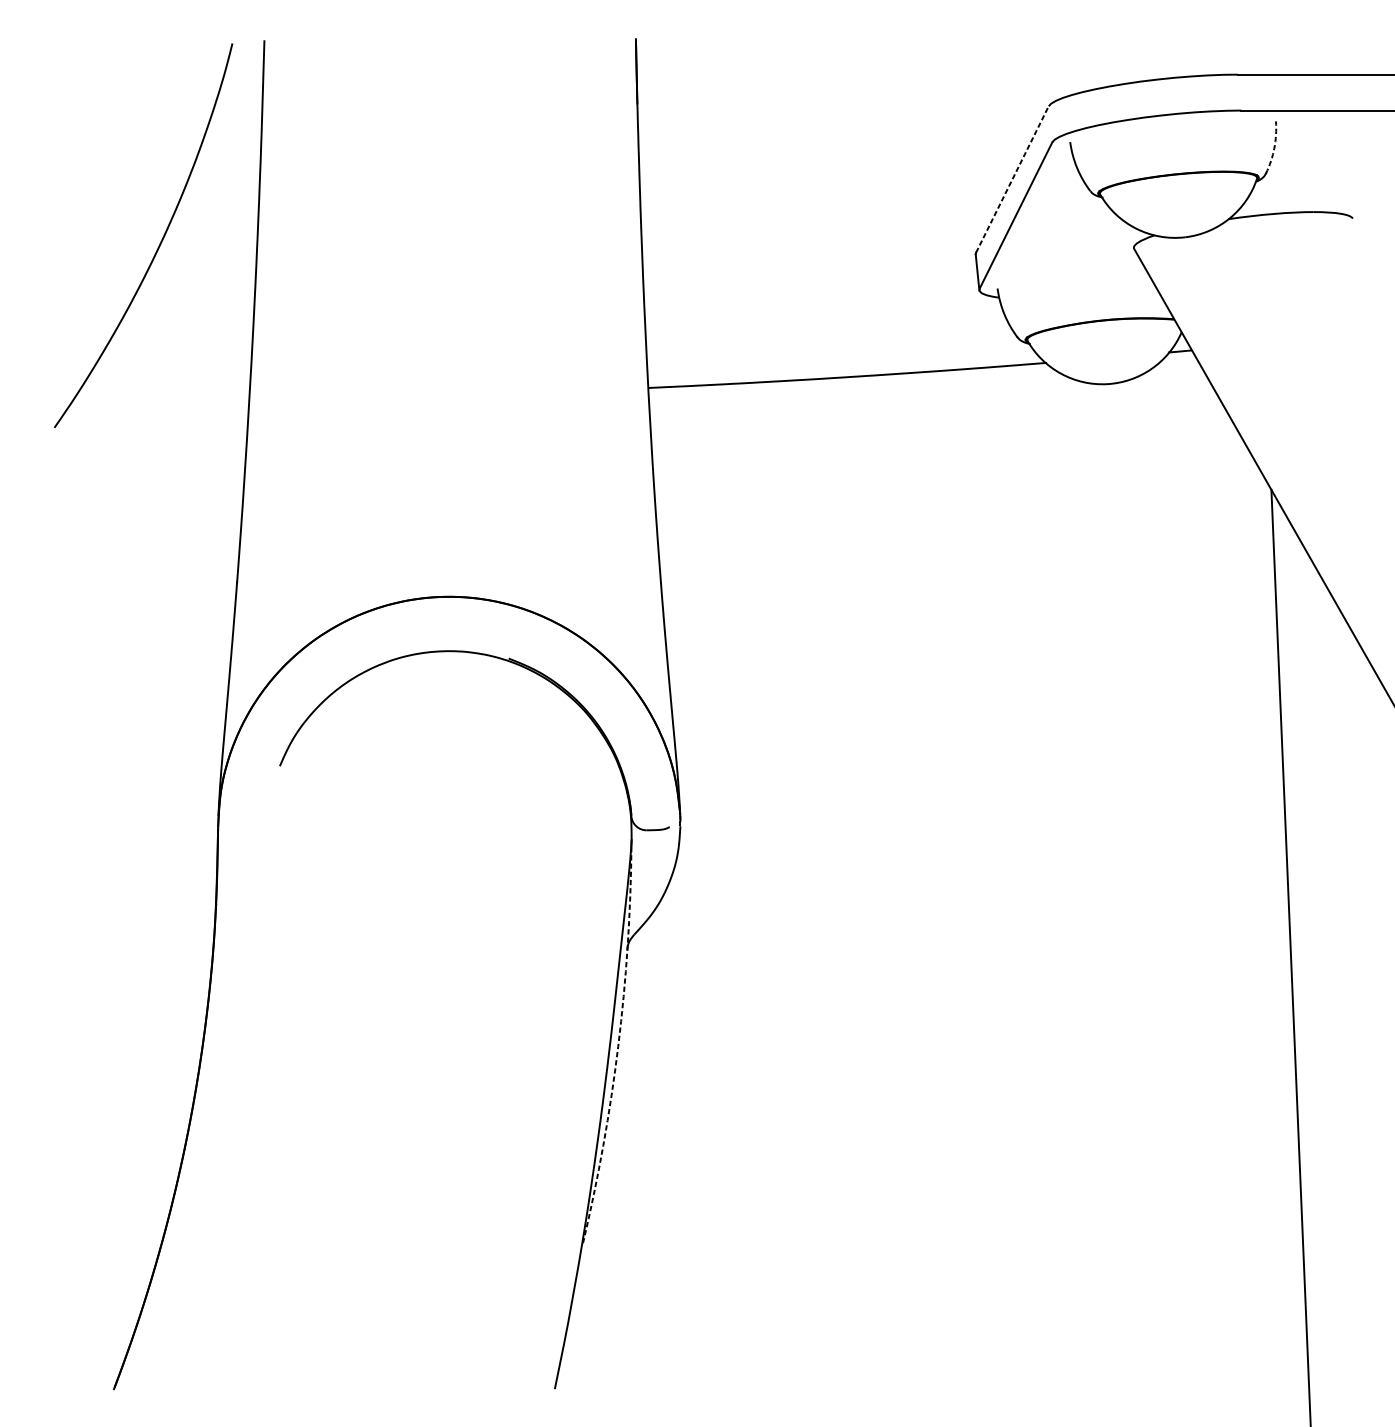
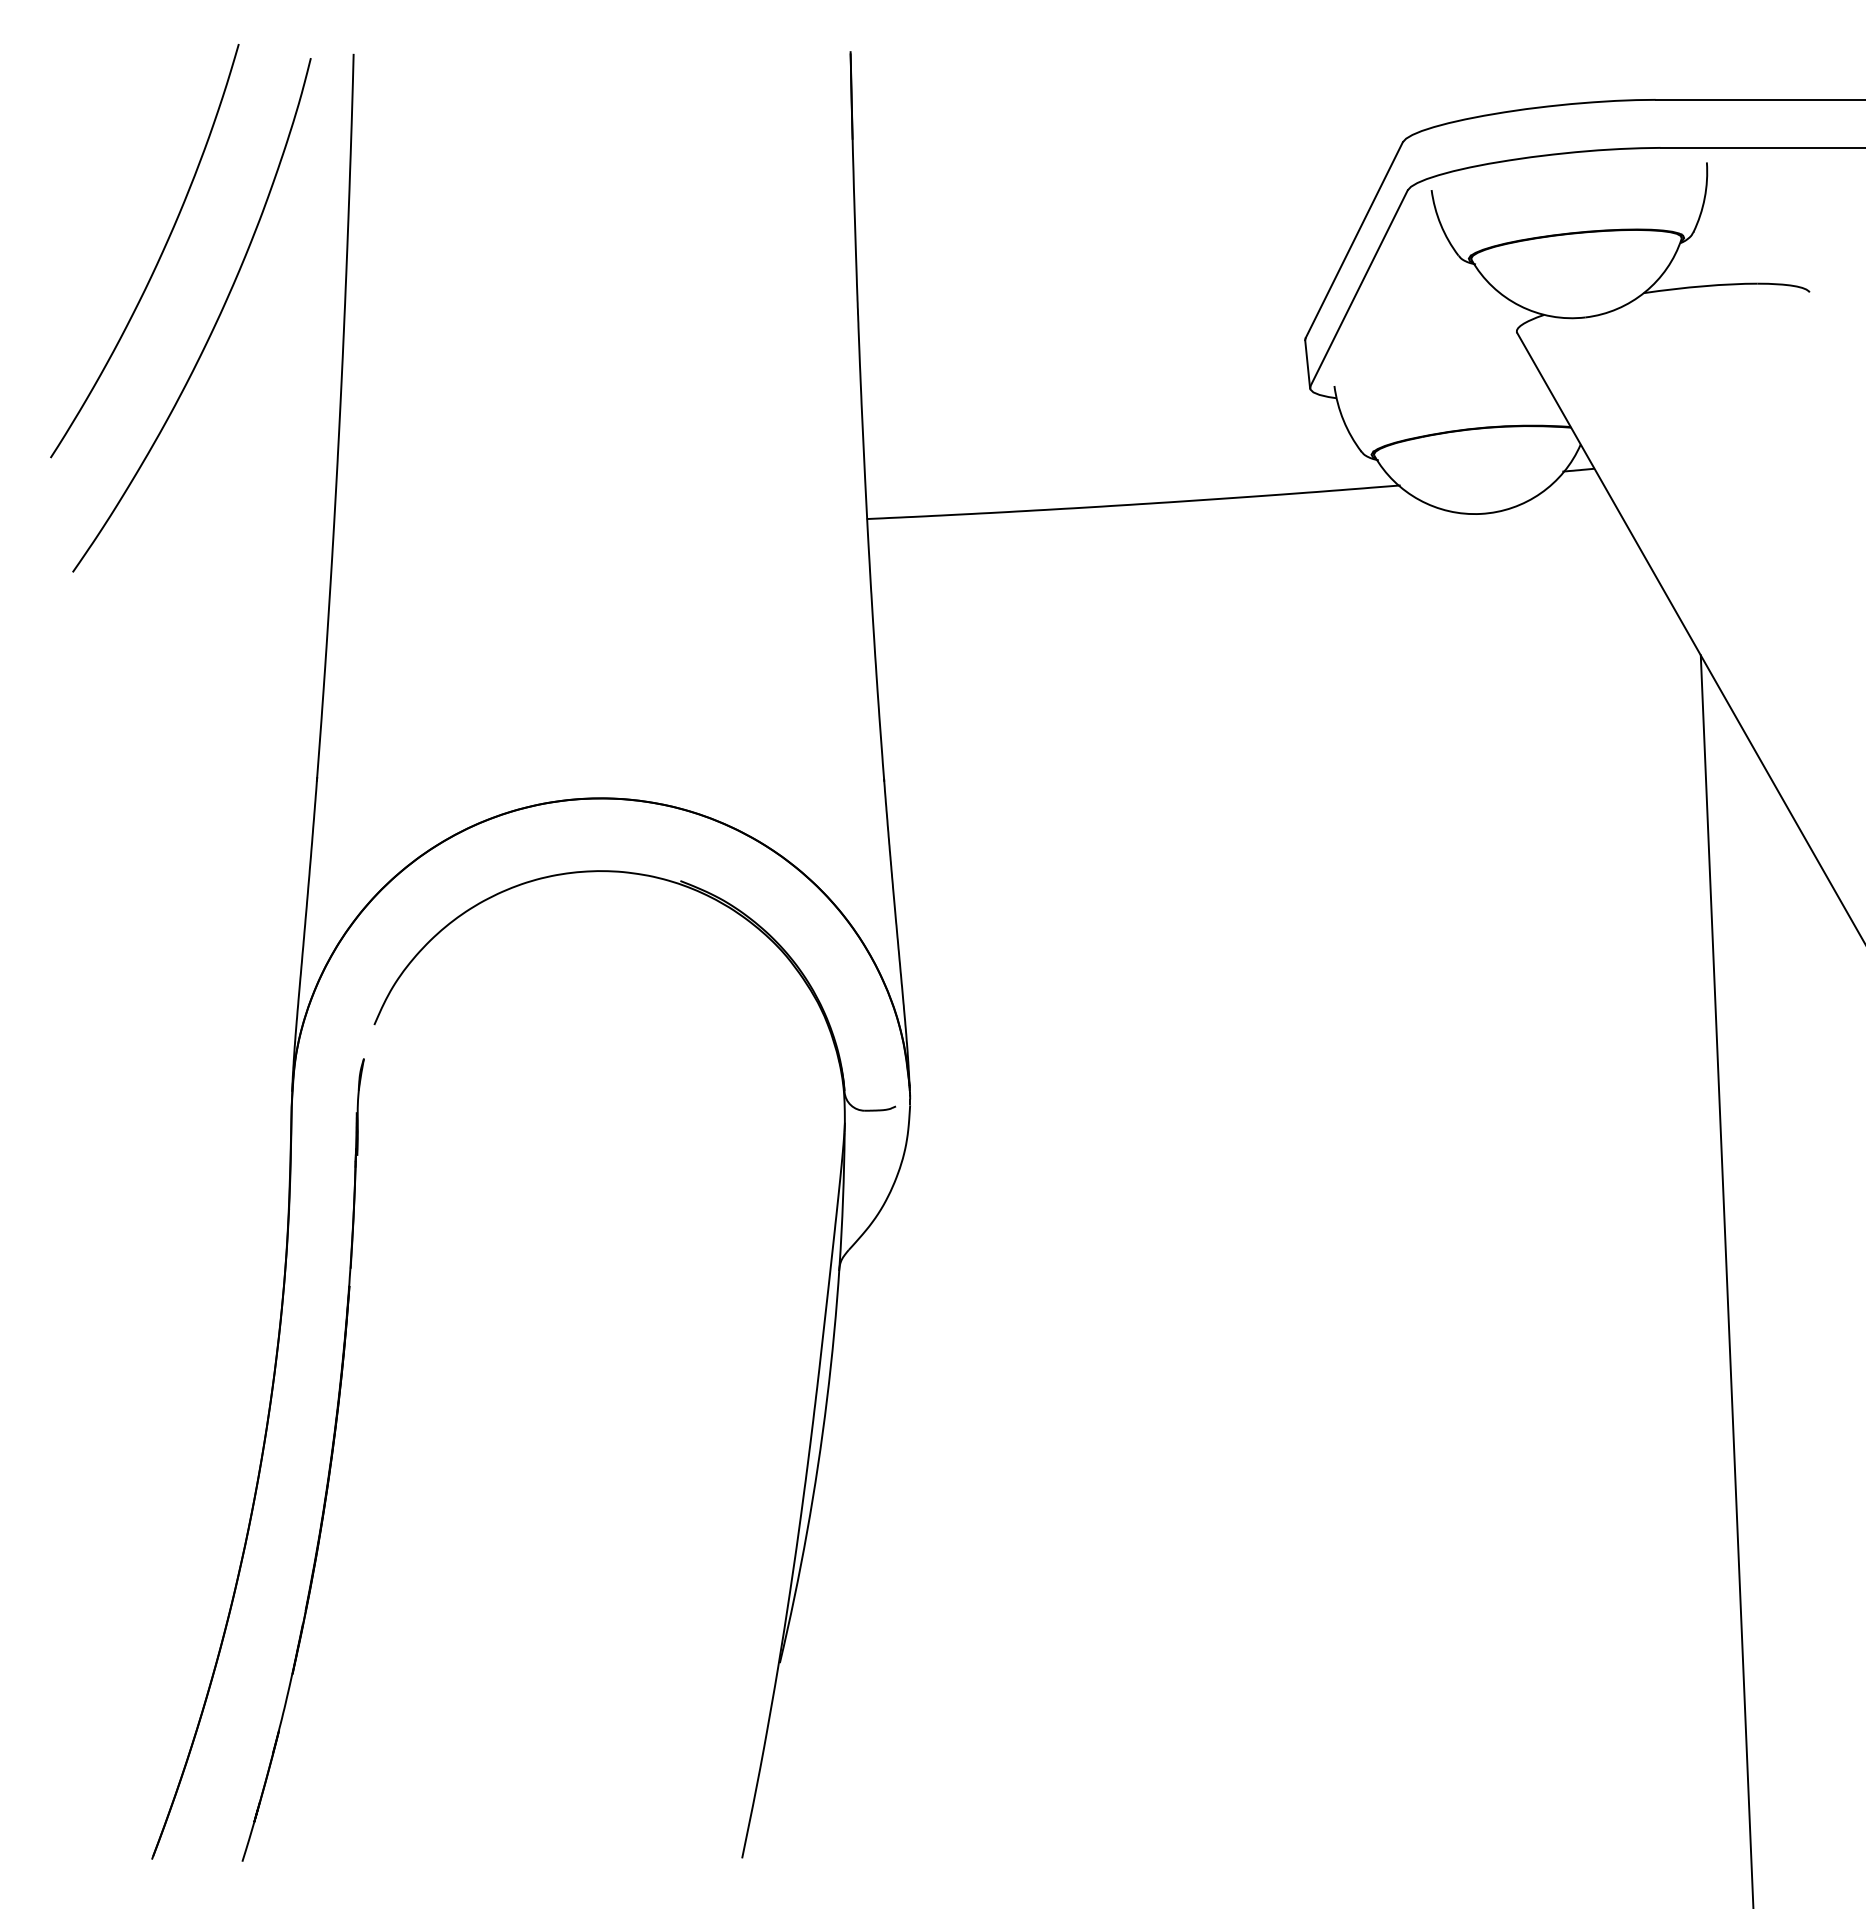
arc: (1274, 148) -> (1704, 198), dashed -> solid
line: (1012, 179) -> (1354, 239), dashed -> solid
curve: (118, 193) -> (158, 258), added
arc: (618, 1046) -> (827, 1399), dashed -> solid
part: (246, 1092) -> (329, 1461), added

